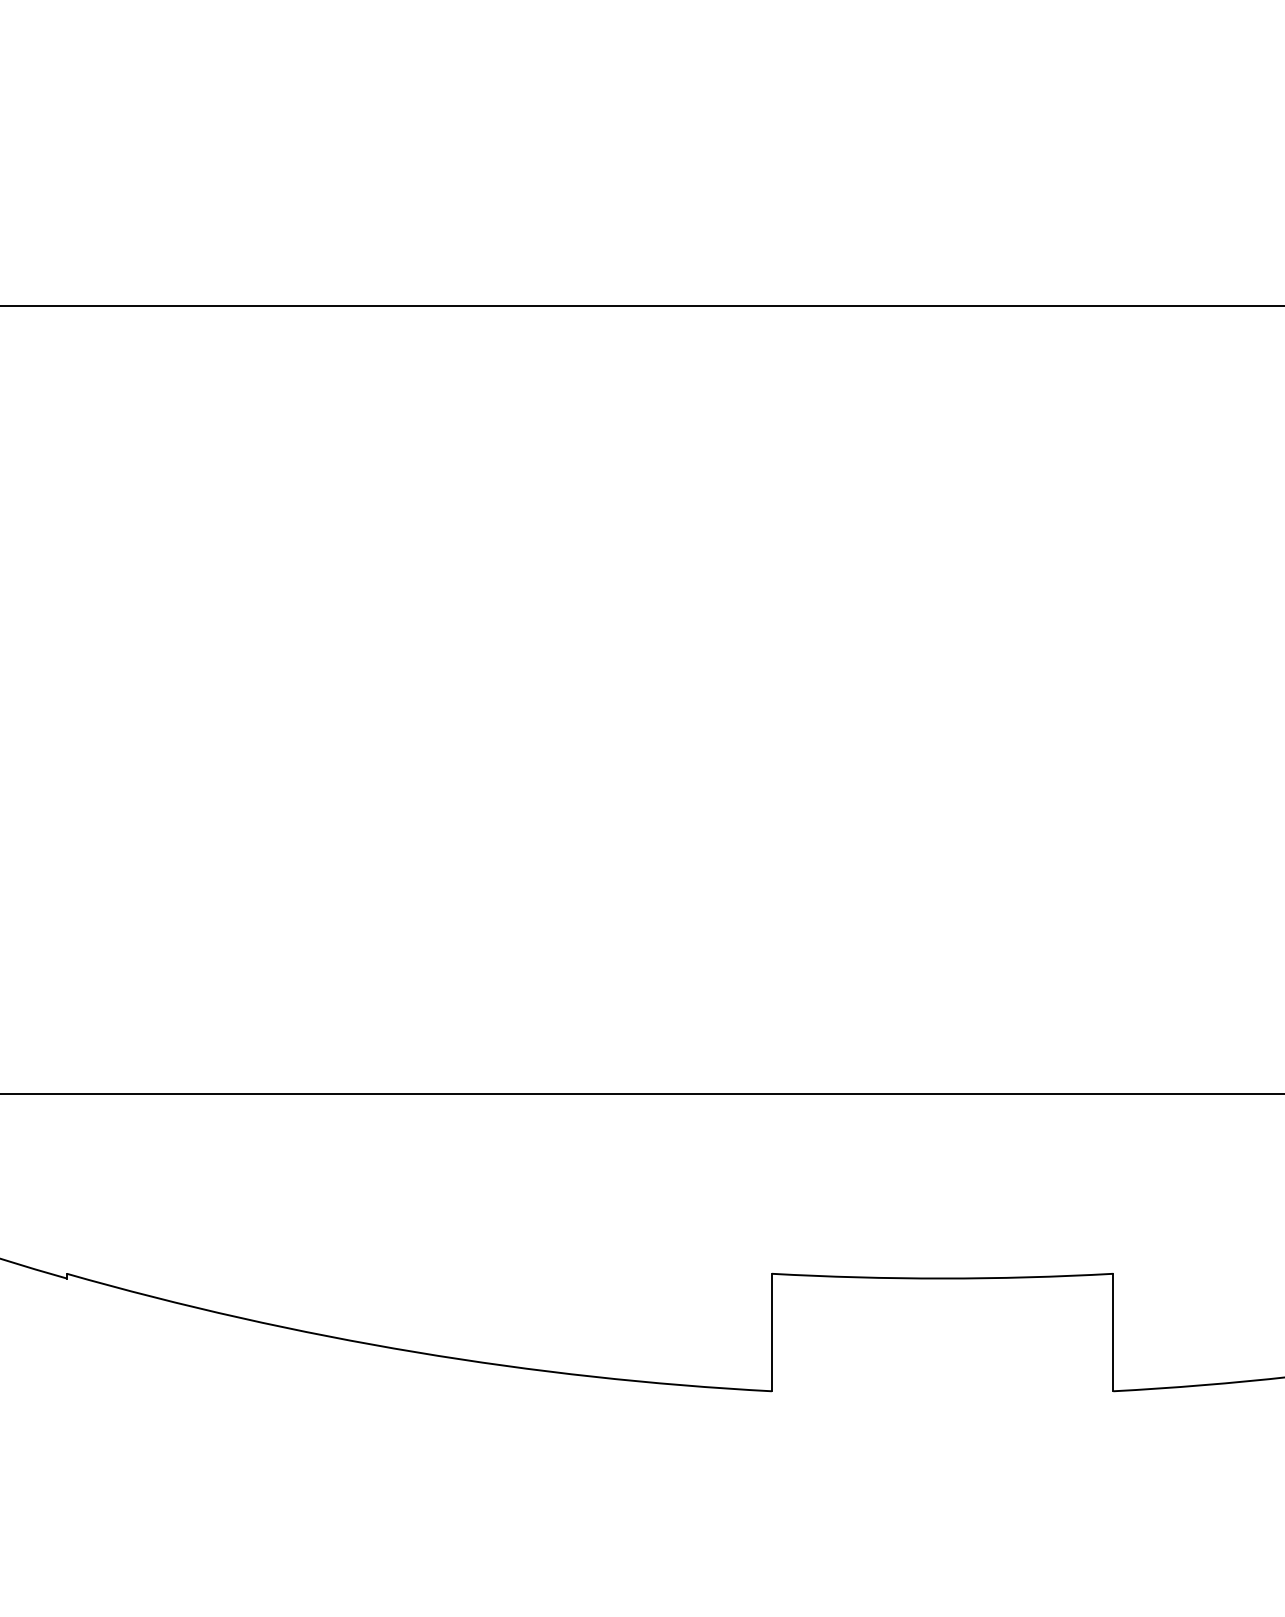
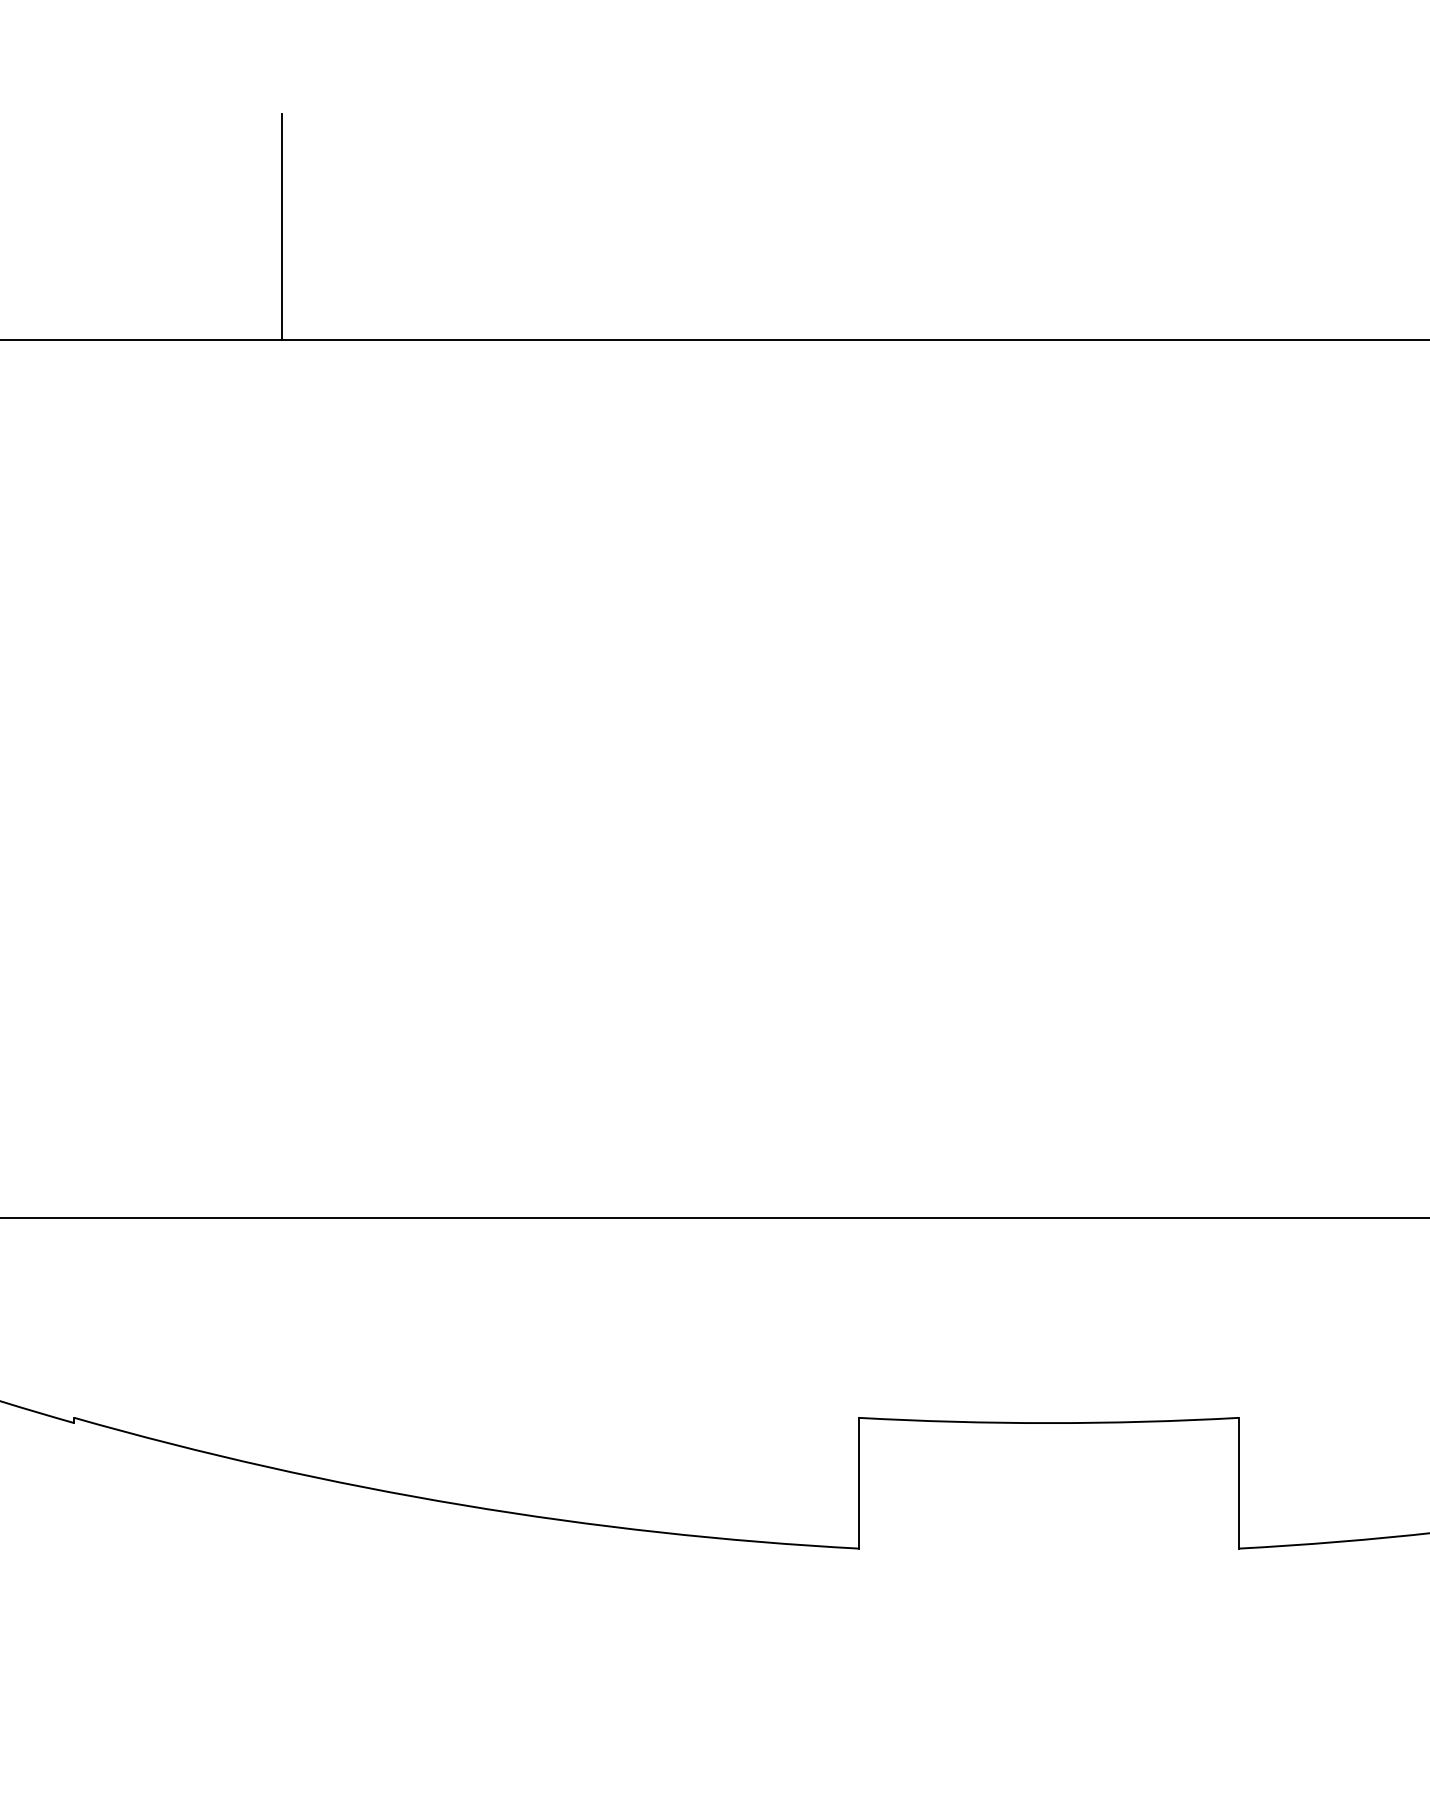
line: (253, 203) -> (281, 226), added

